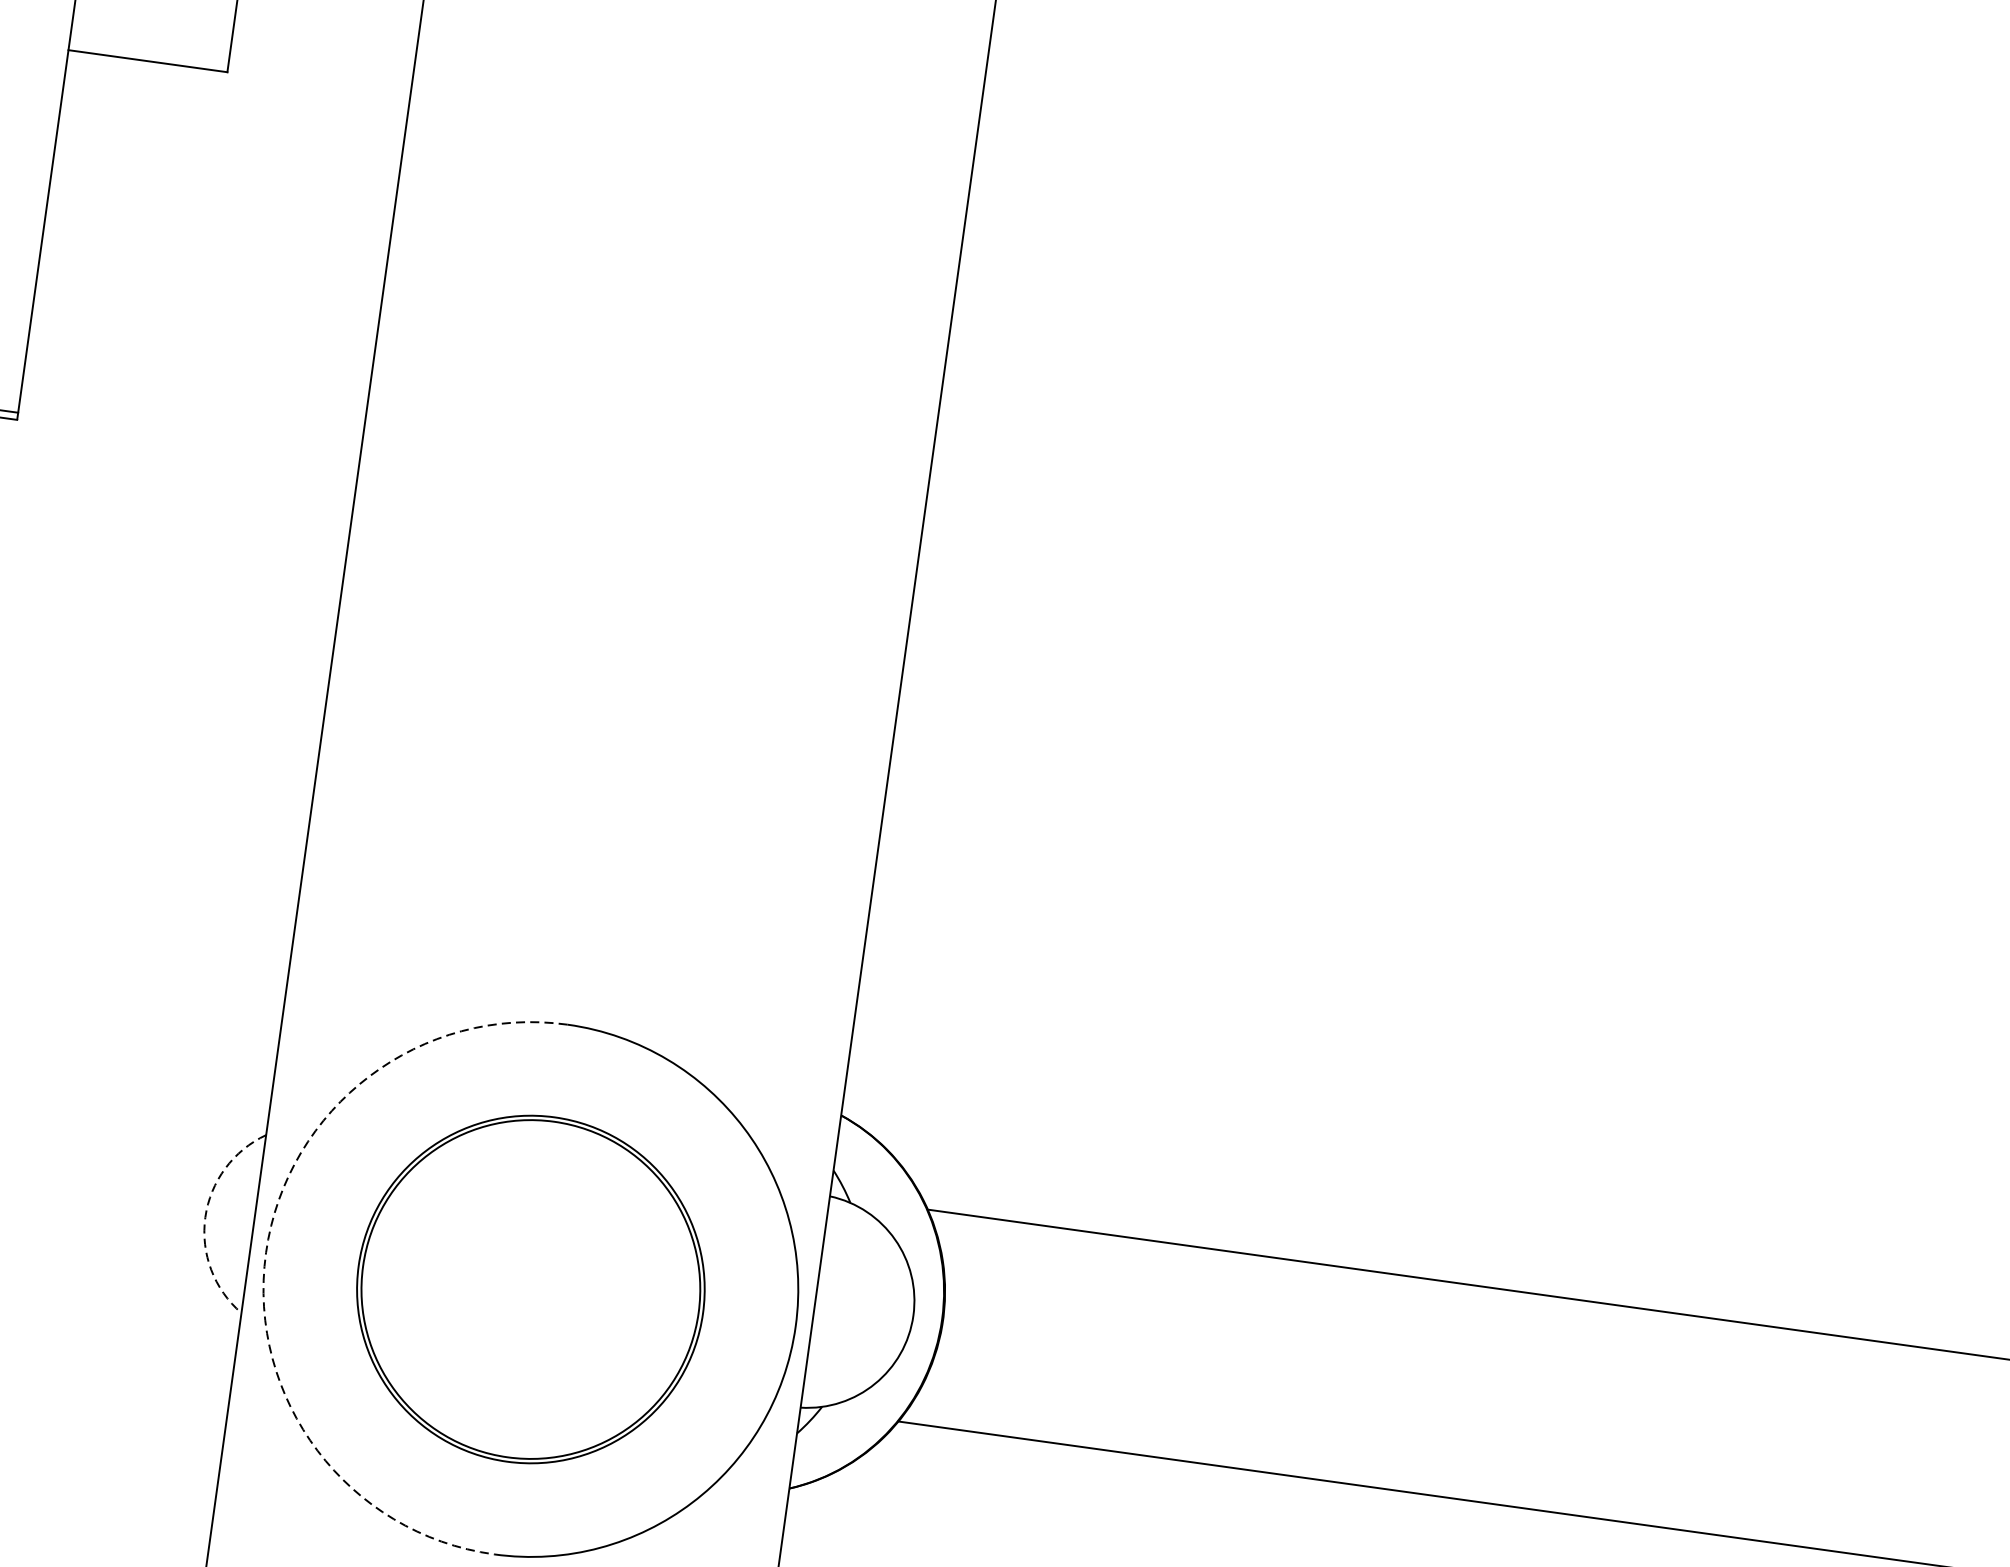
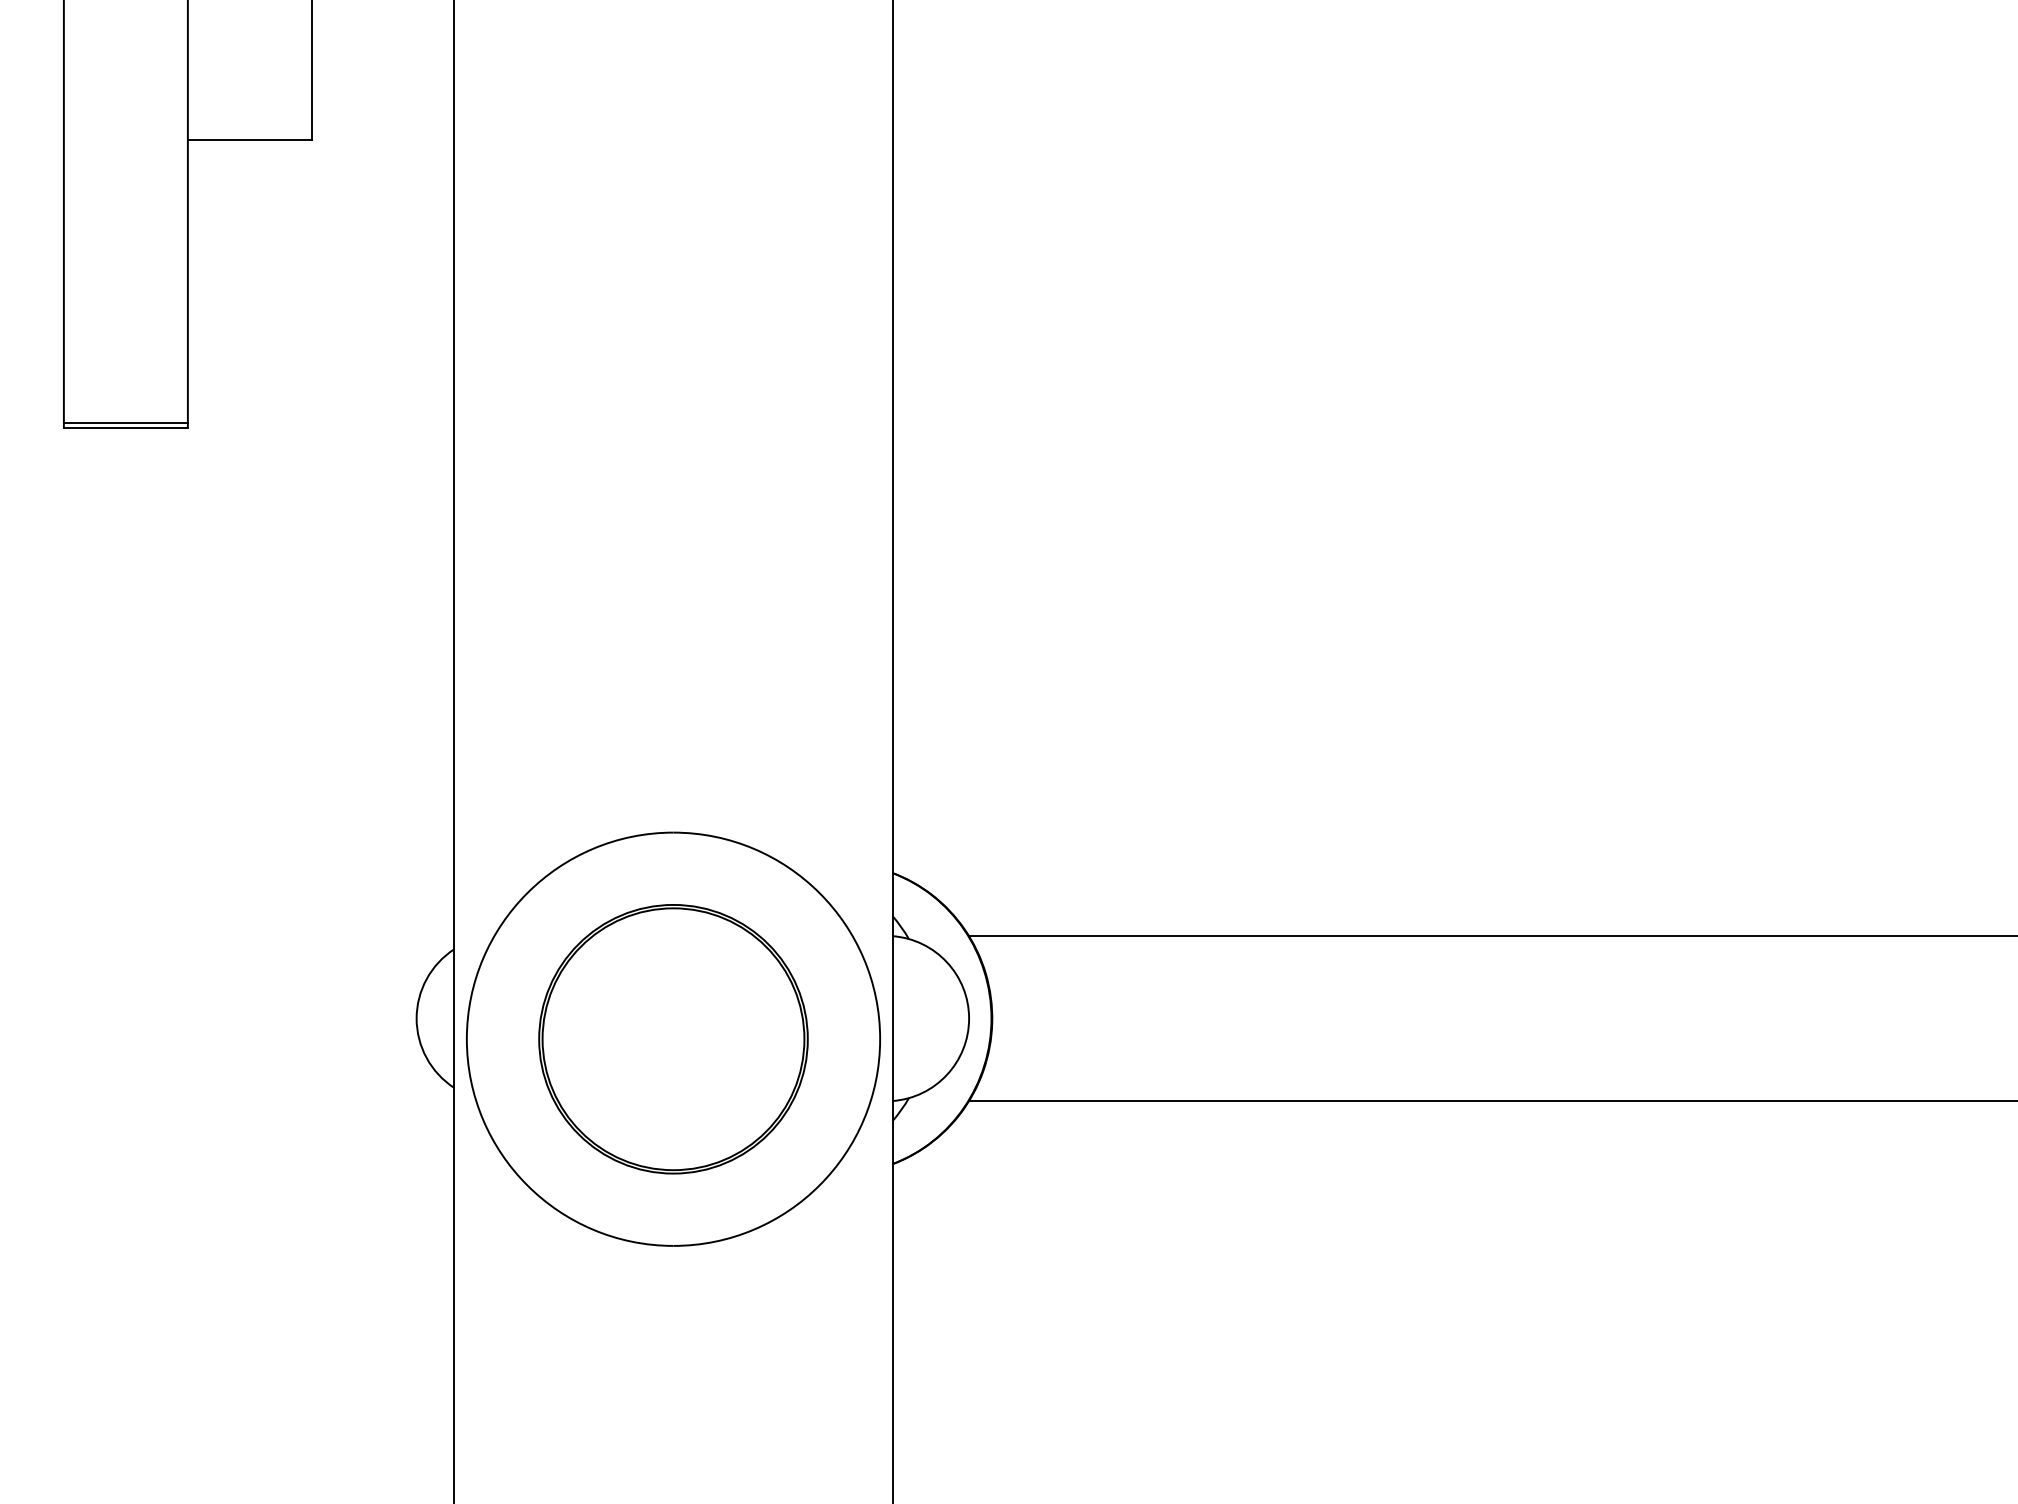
arc: (205, 1217) -> (416, 1018), dashed -> solid
arc: (265, 1253) -> (466, 1039), dashed -> solid

